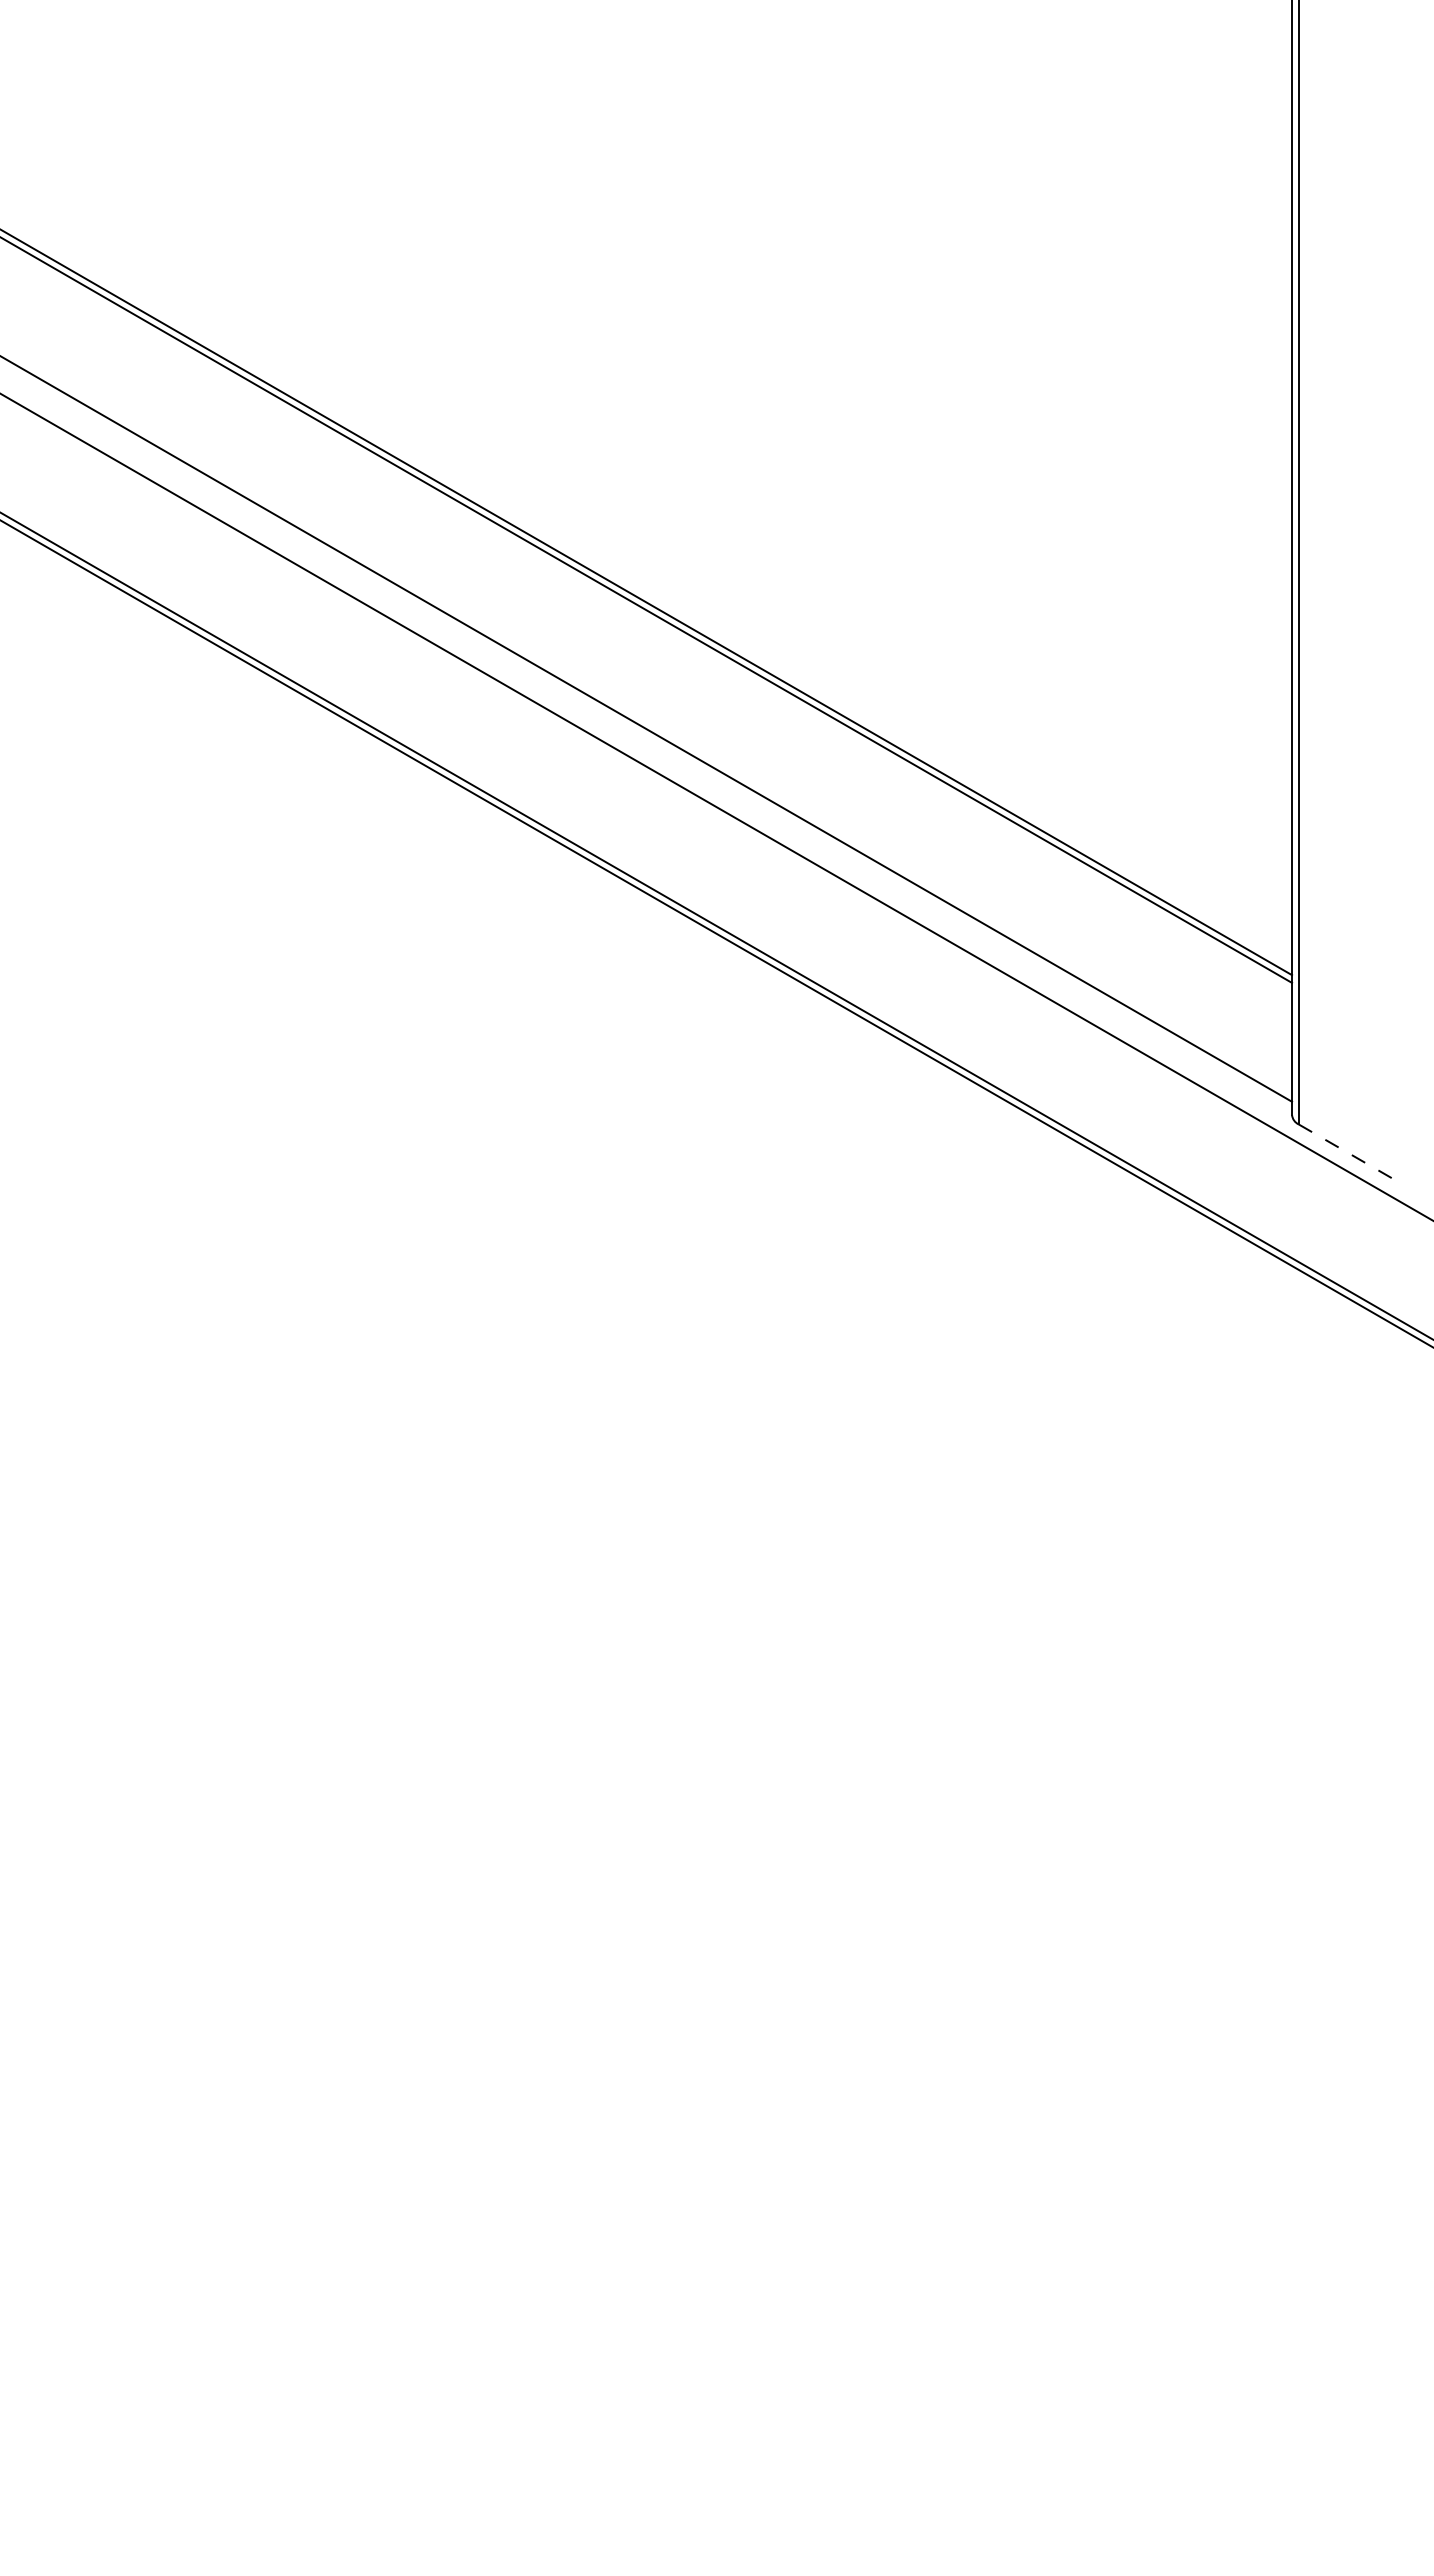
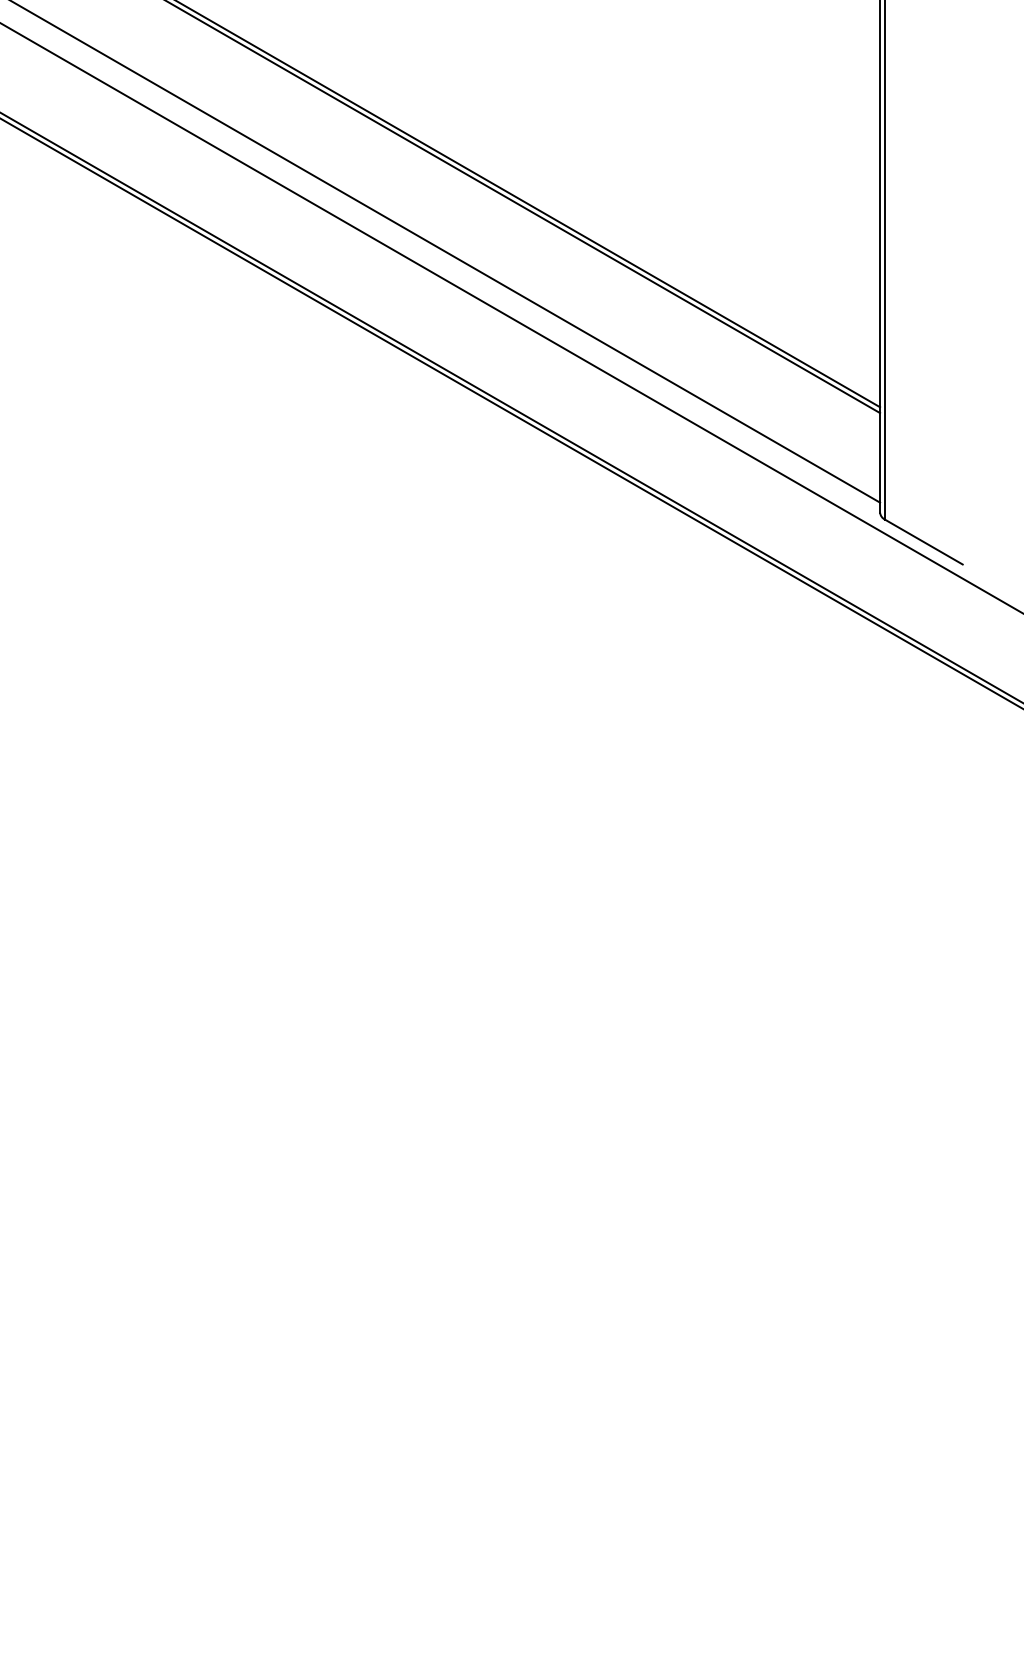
line: (1350, 1154) -> (924, 542), dashed -> solid

